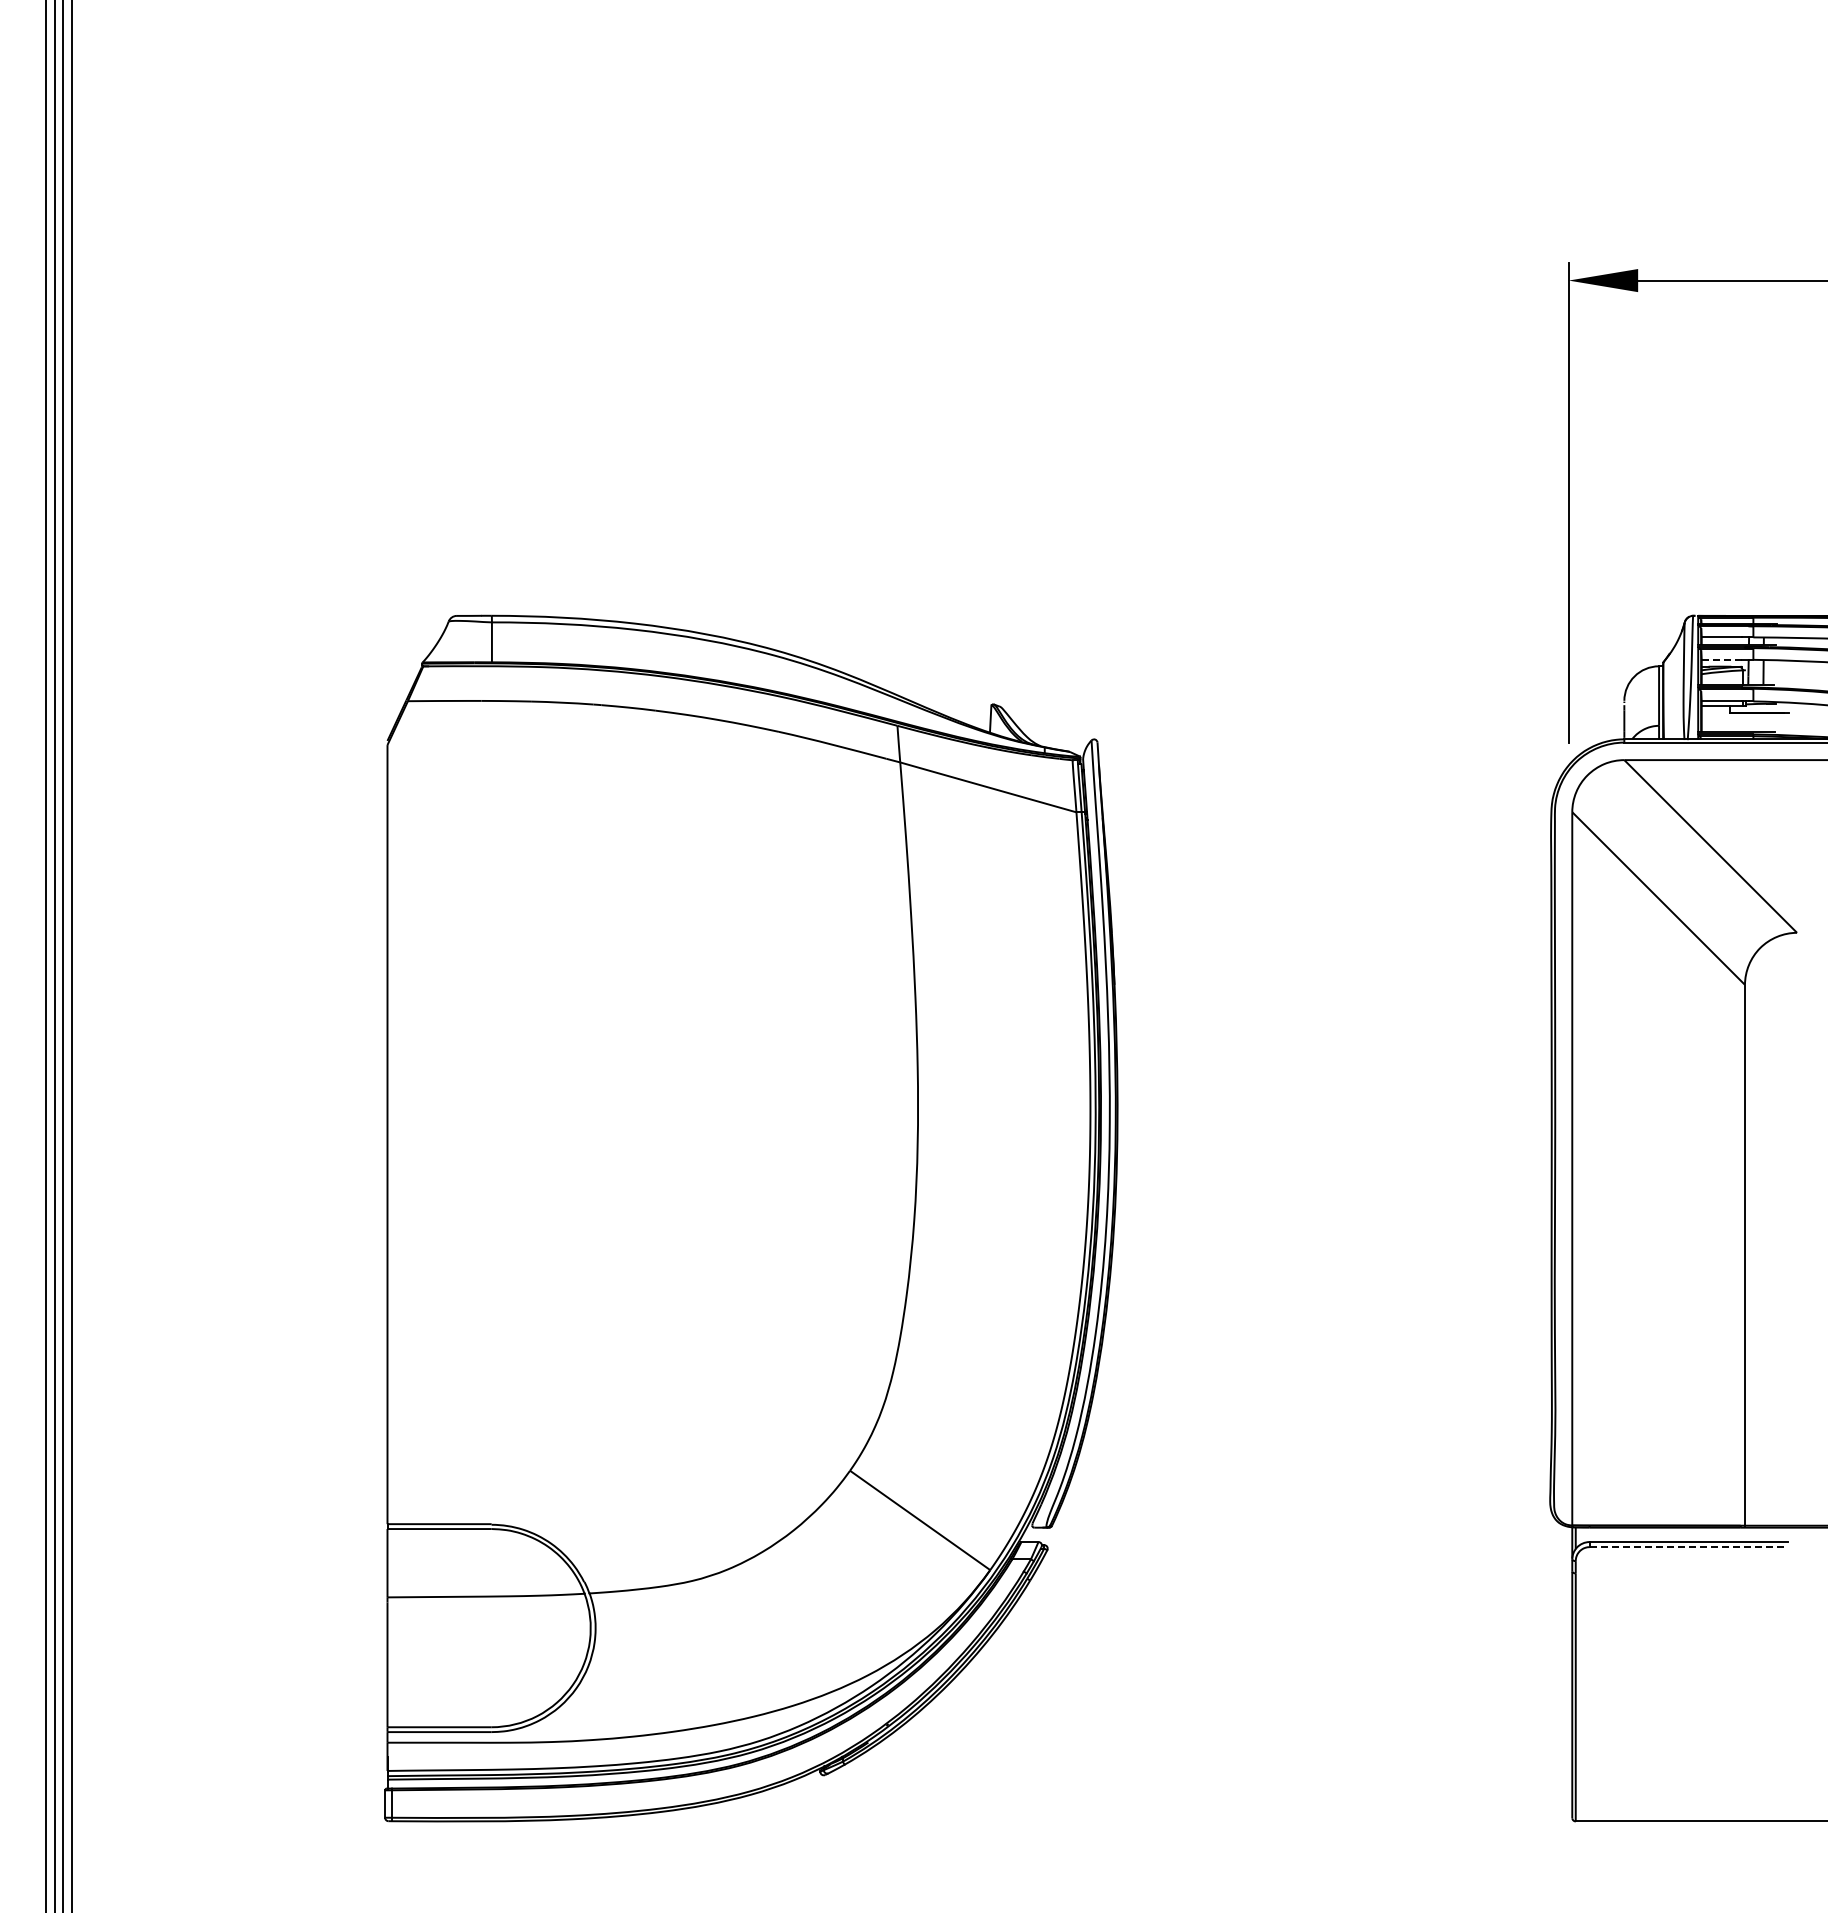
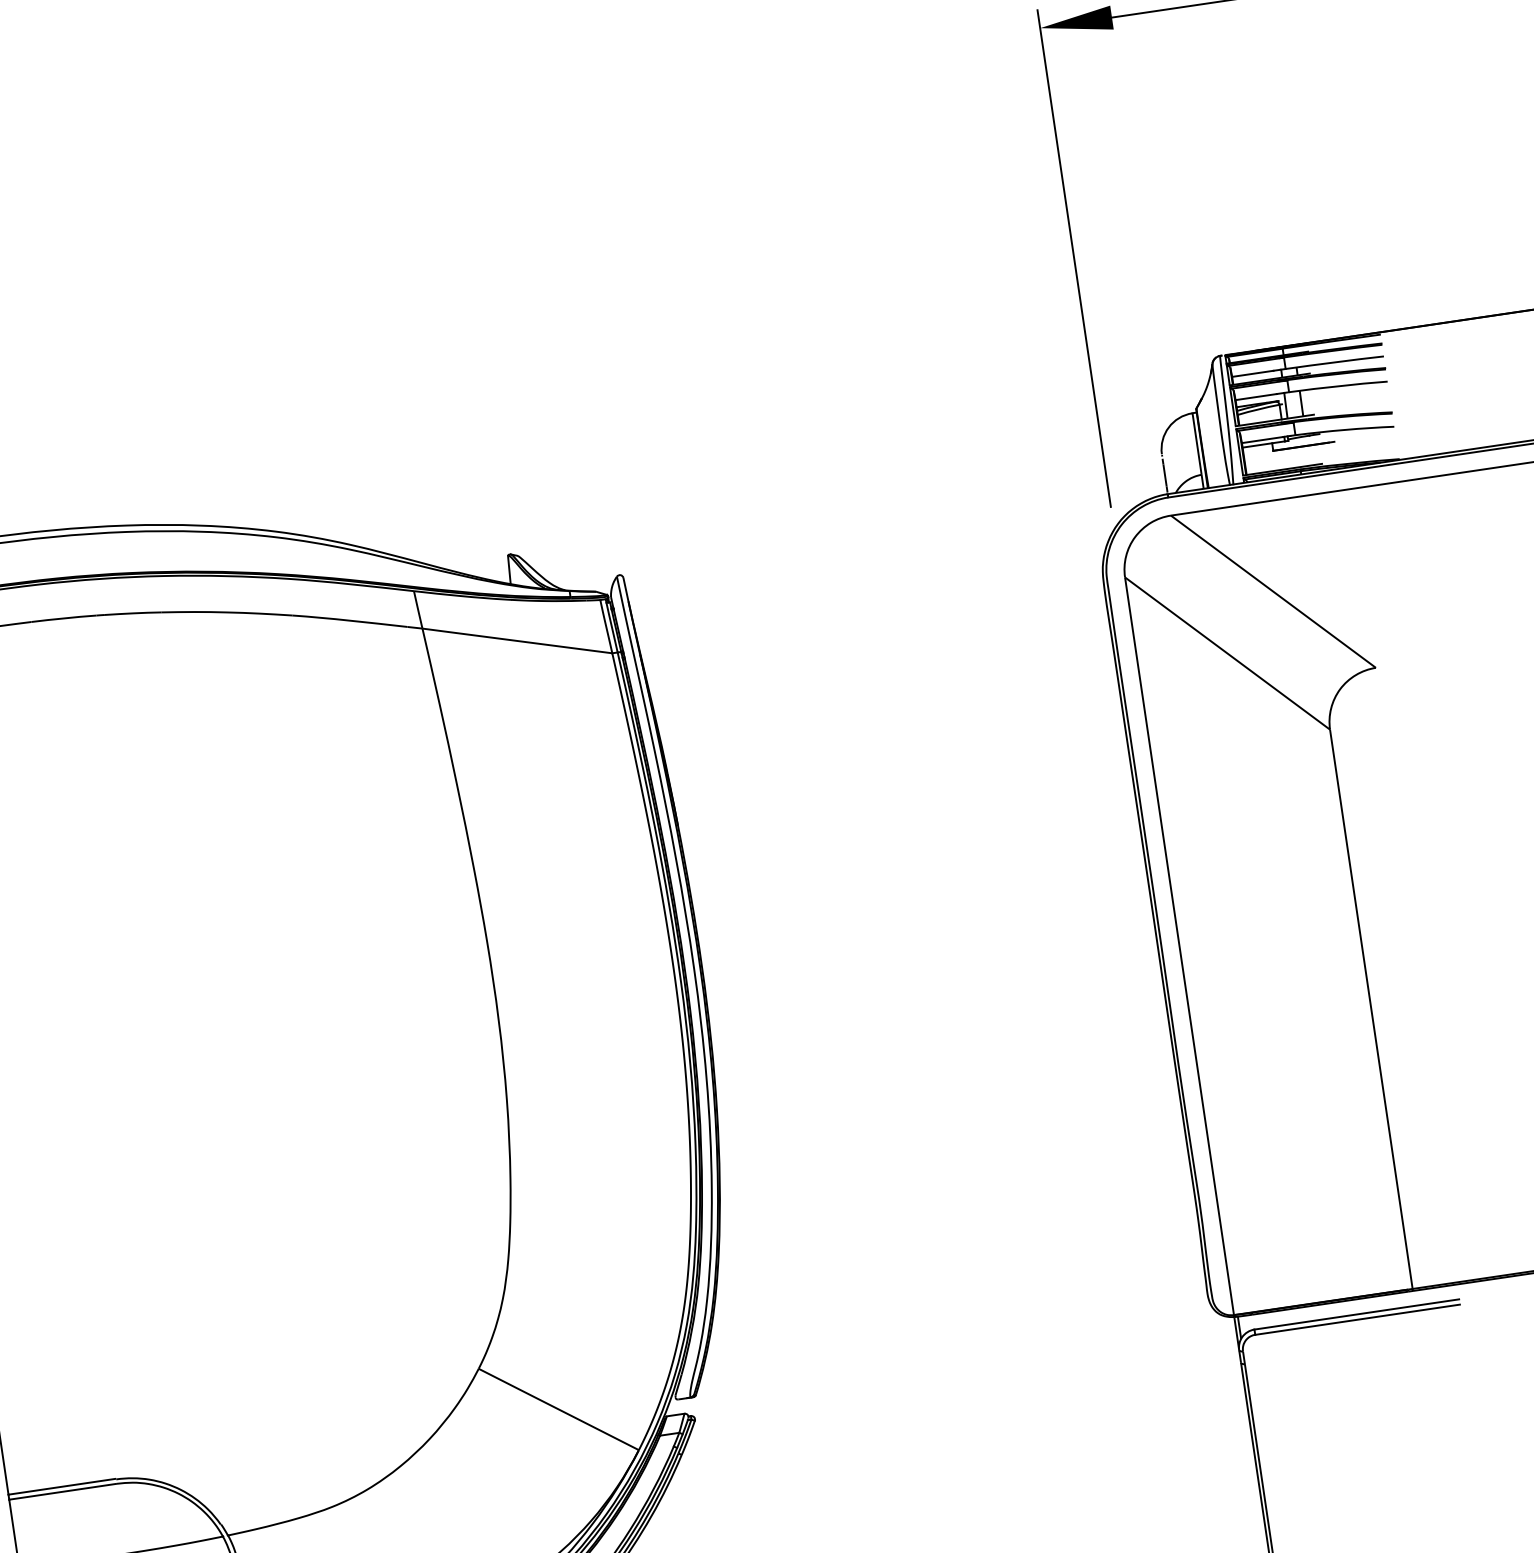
line: (1721, 659) -> (1256, 396), dashed -> solid
line: (1688, 1547) -> (1357, 1320), dashed -> solid

